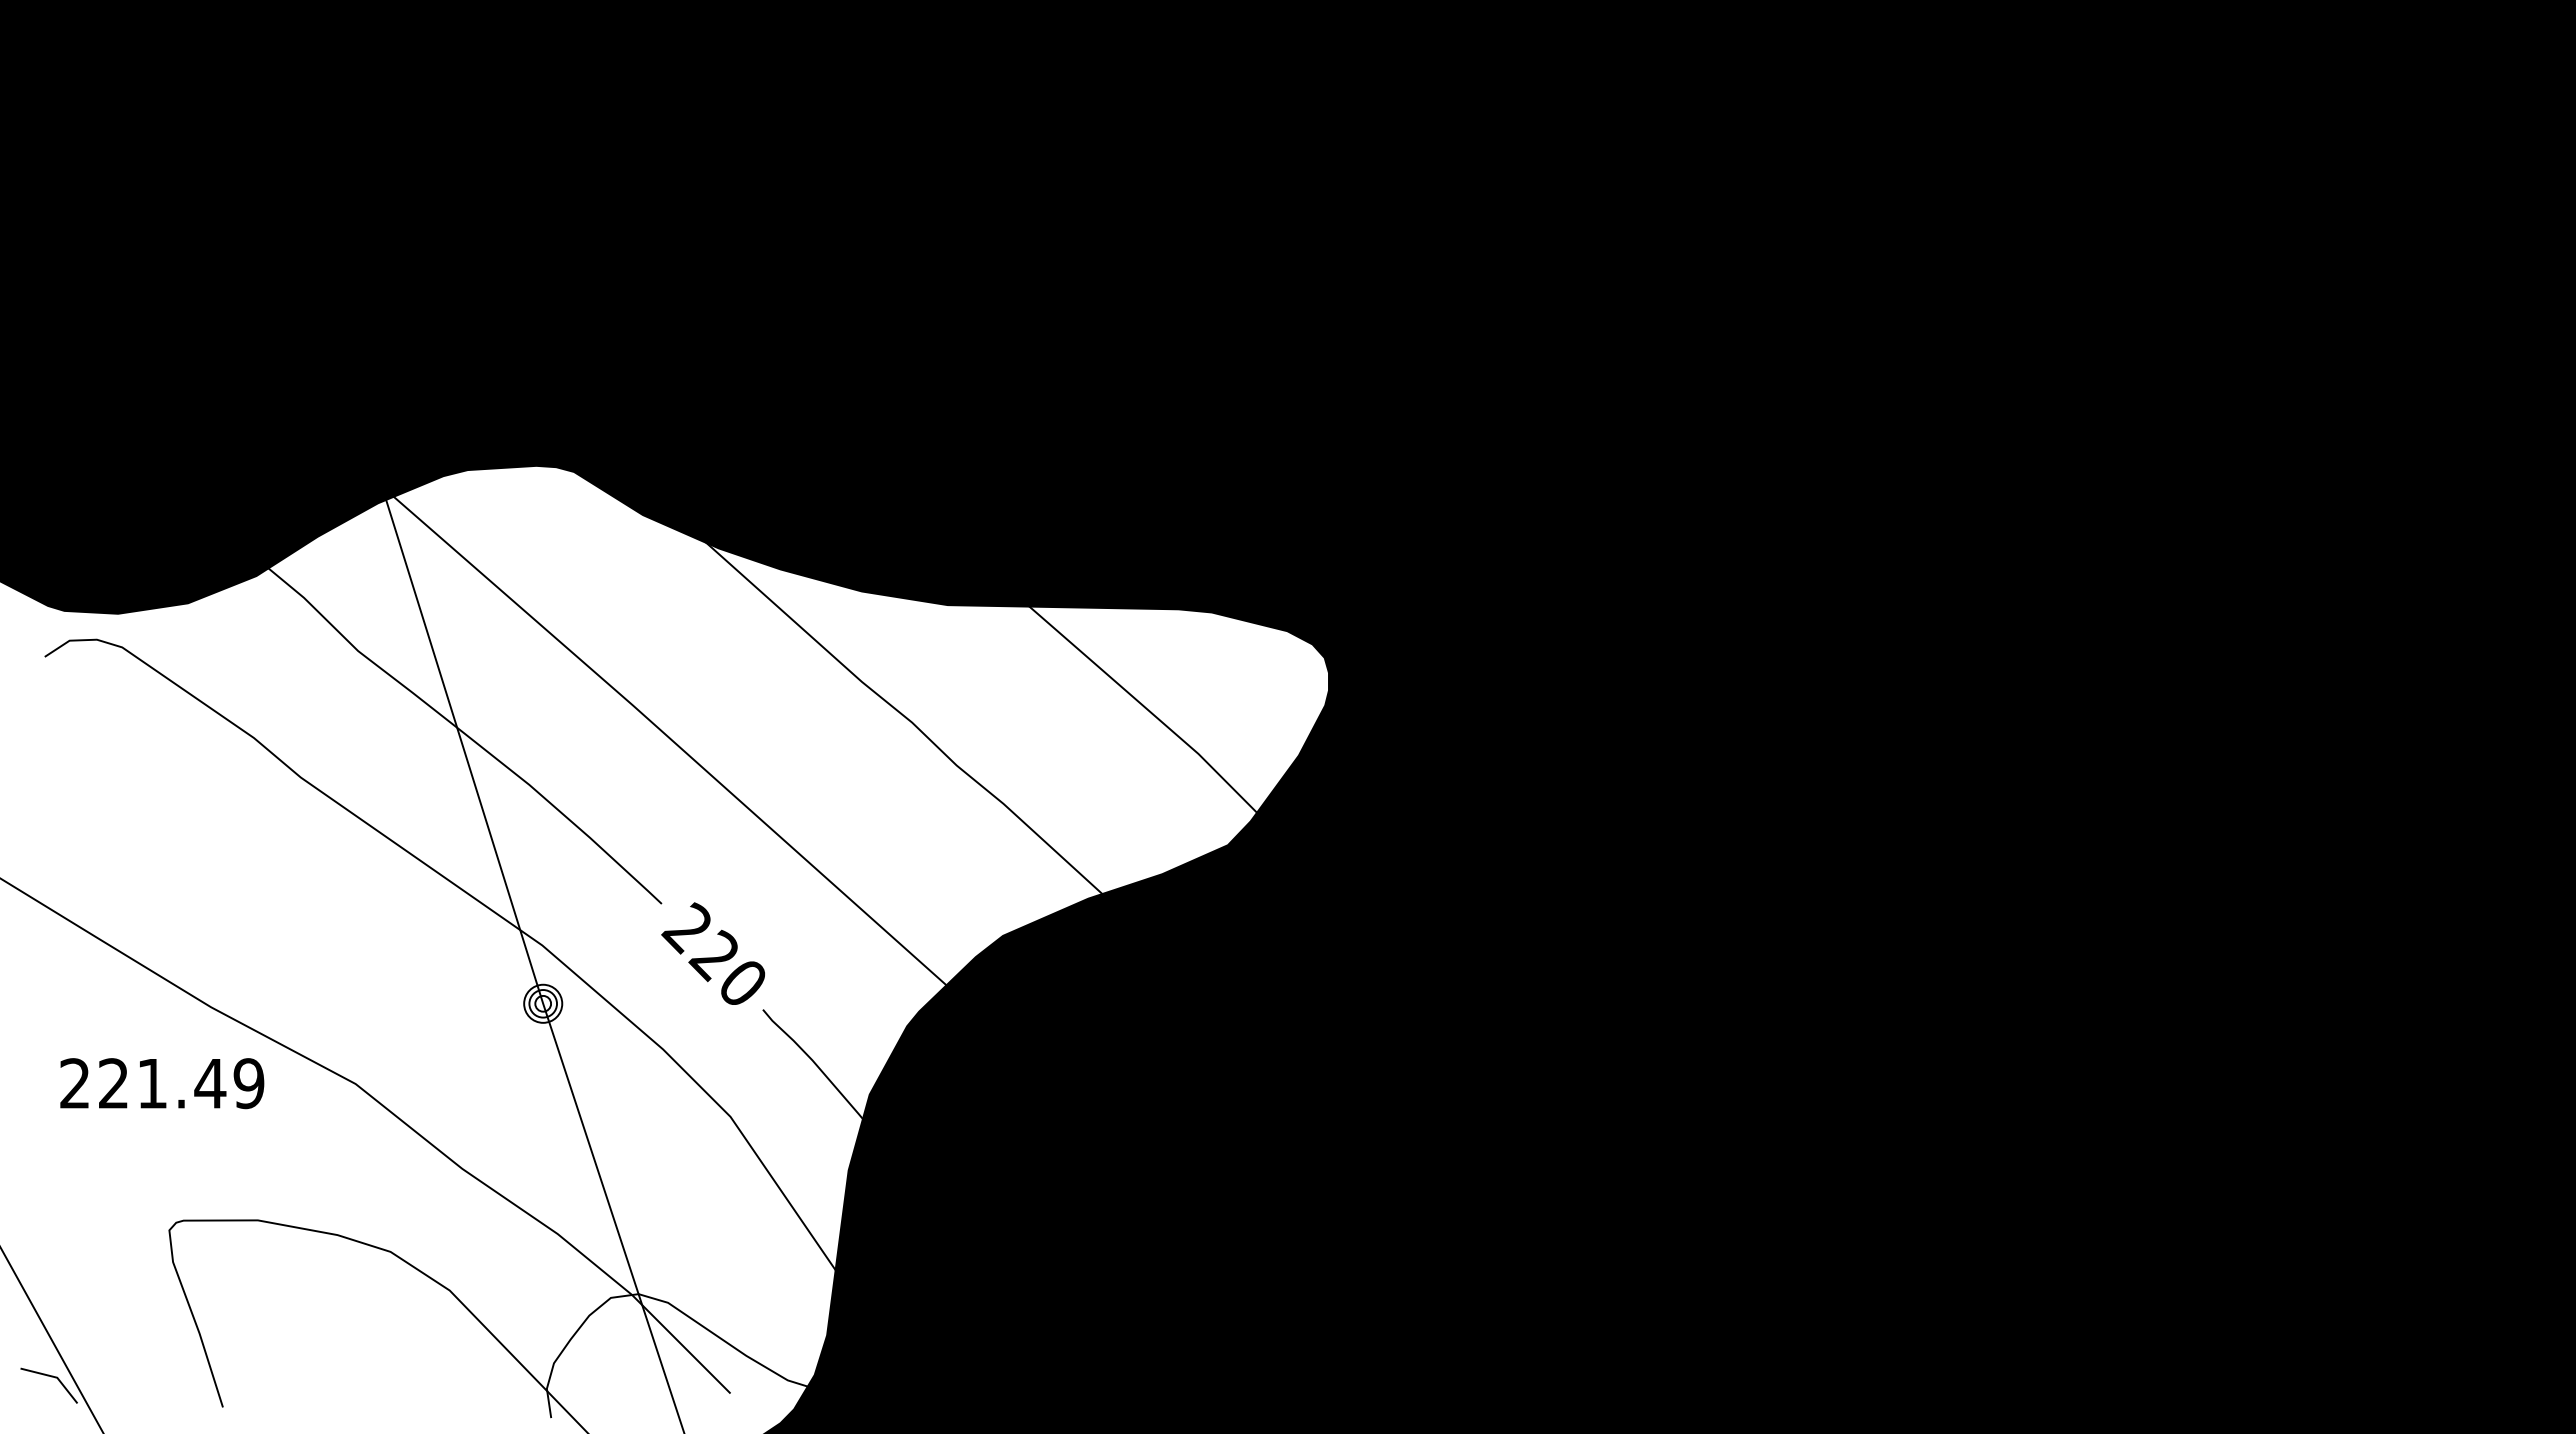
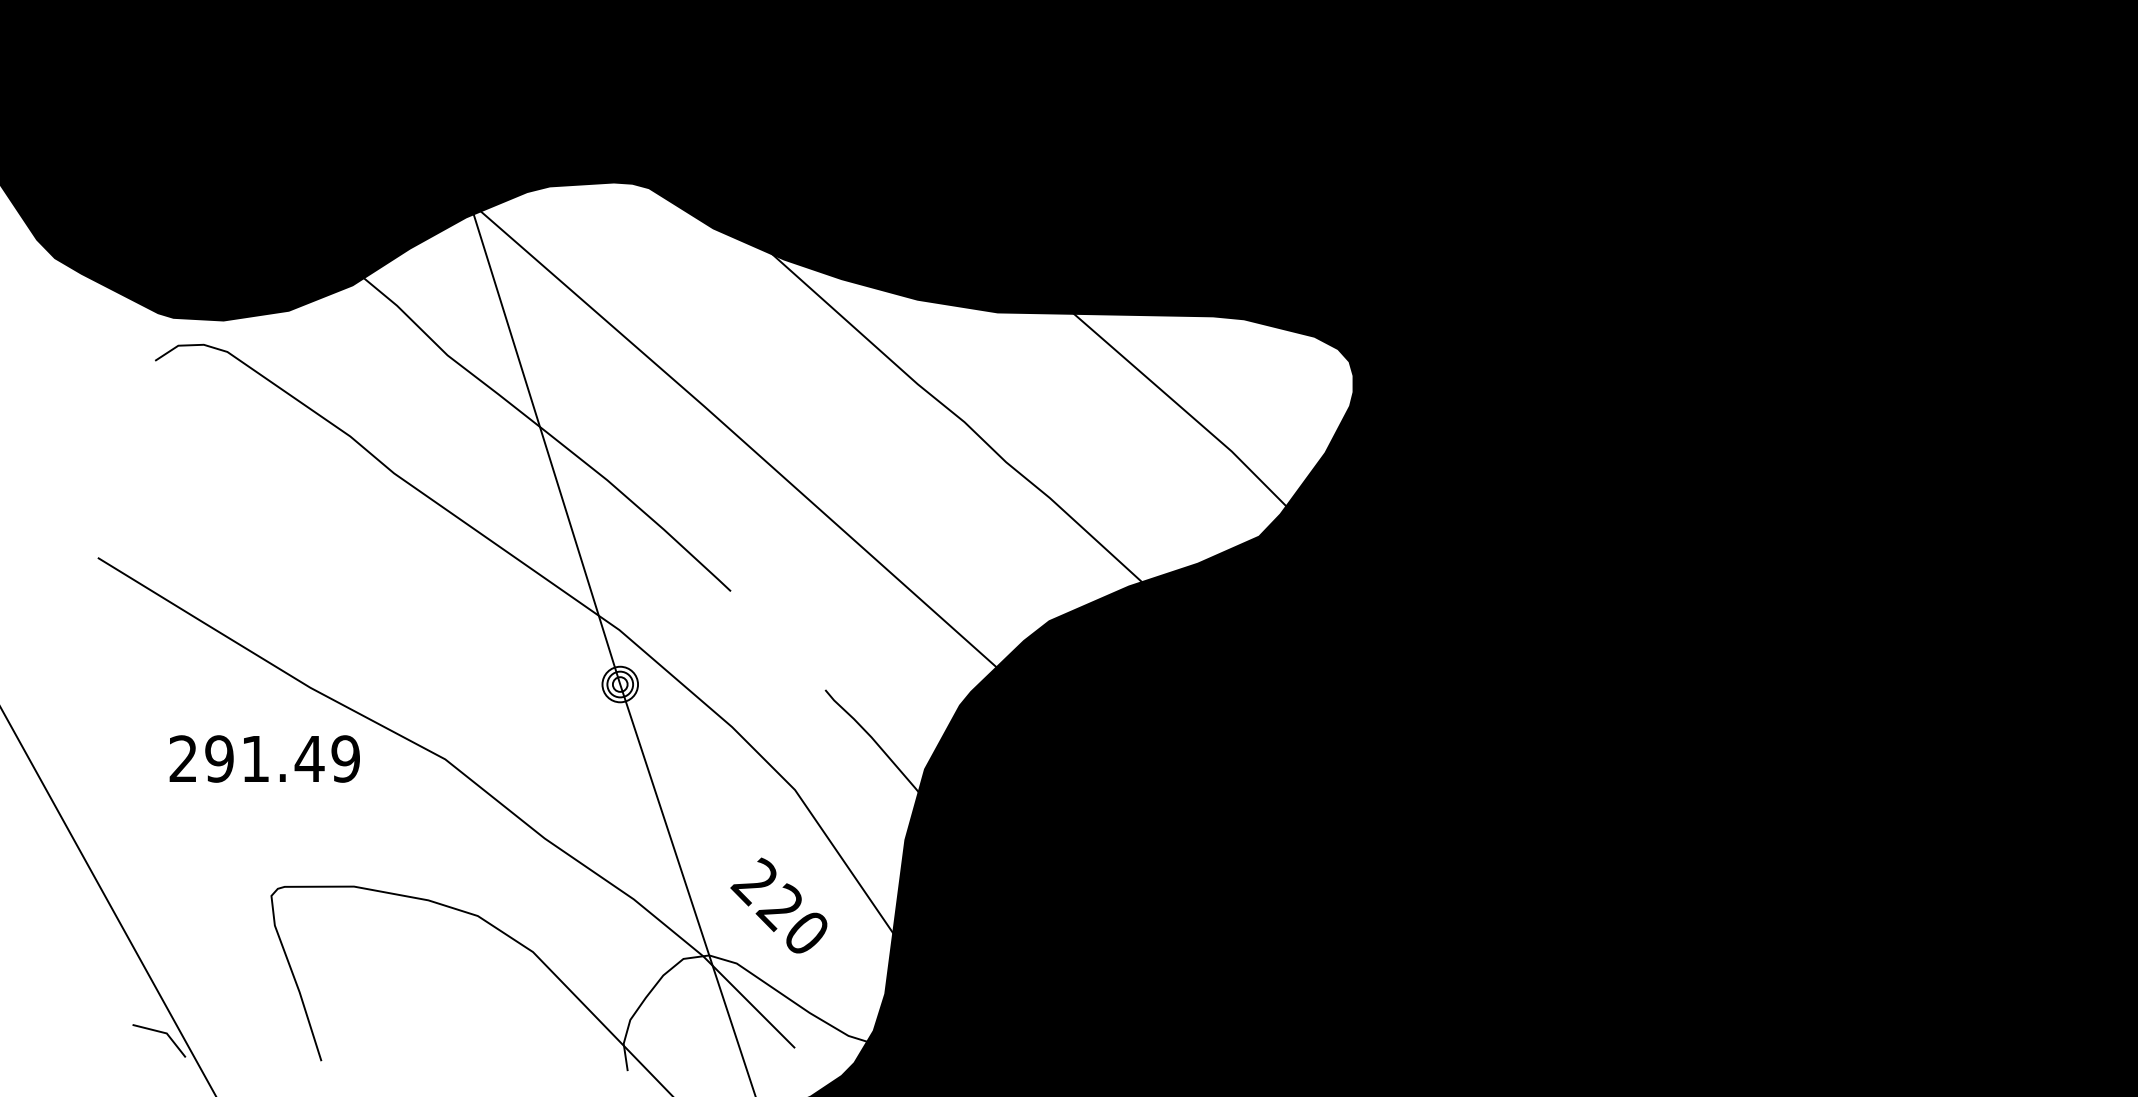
text: (713, 953) -> (779, 905), moved
text: (113, 1083) -> (219, 758), 221.49 -> 291.49

